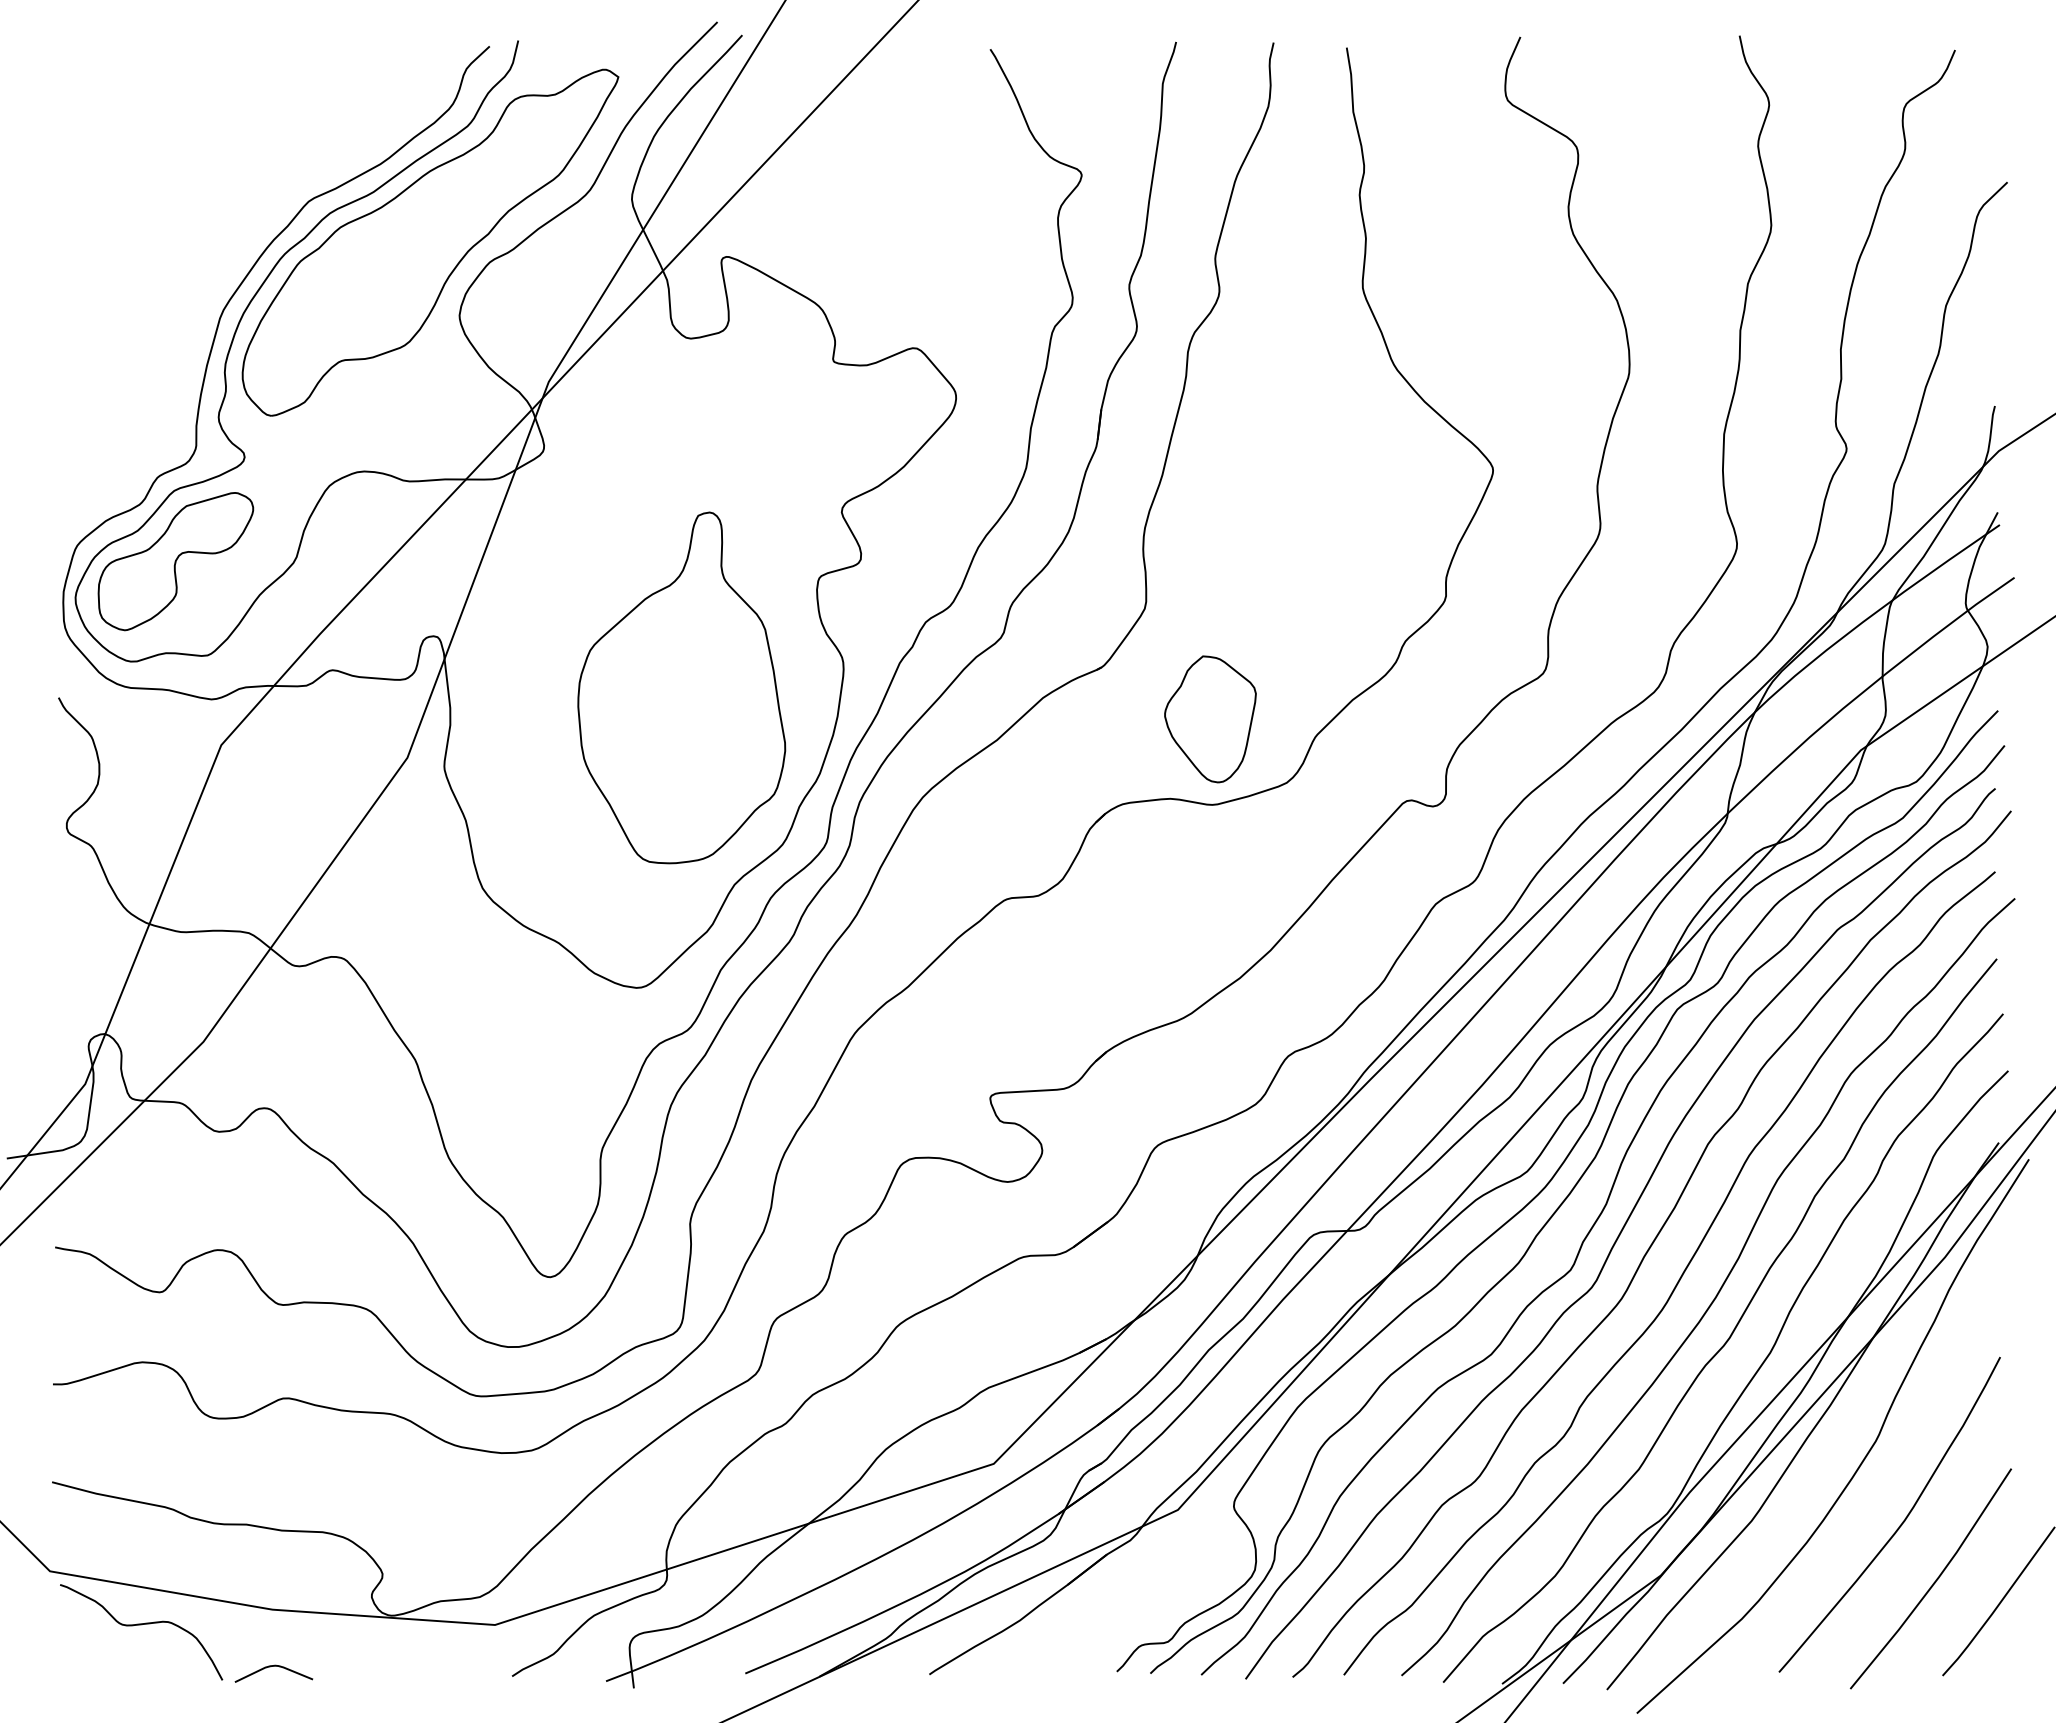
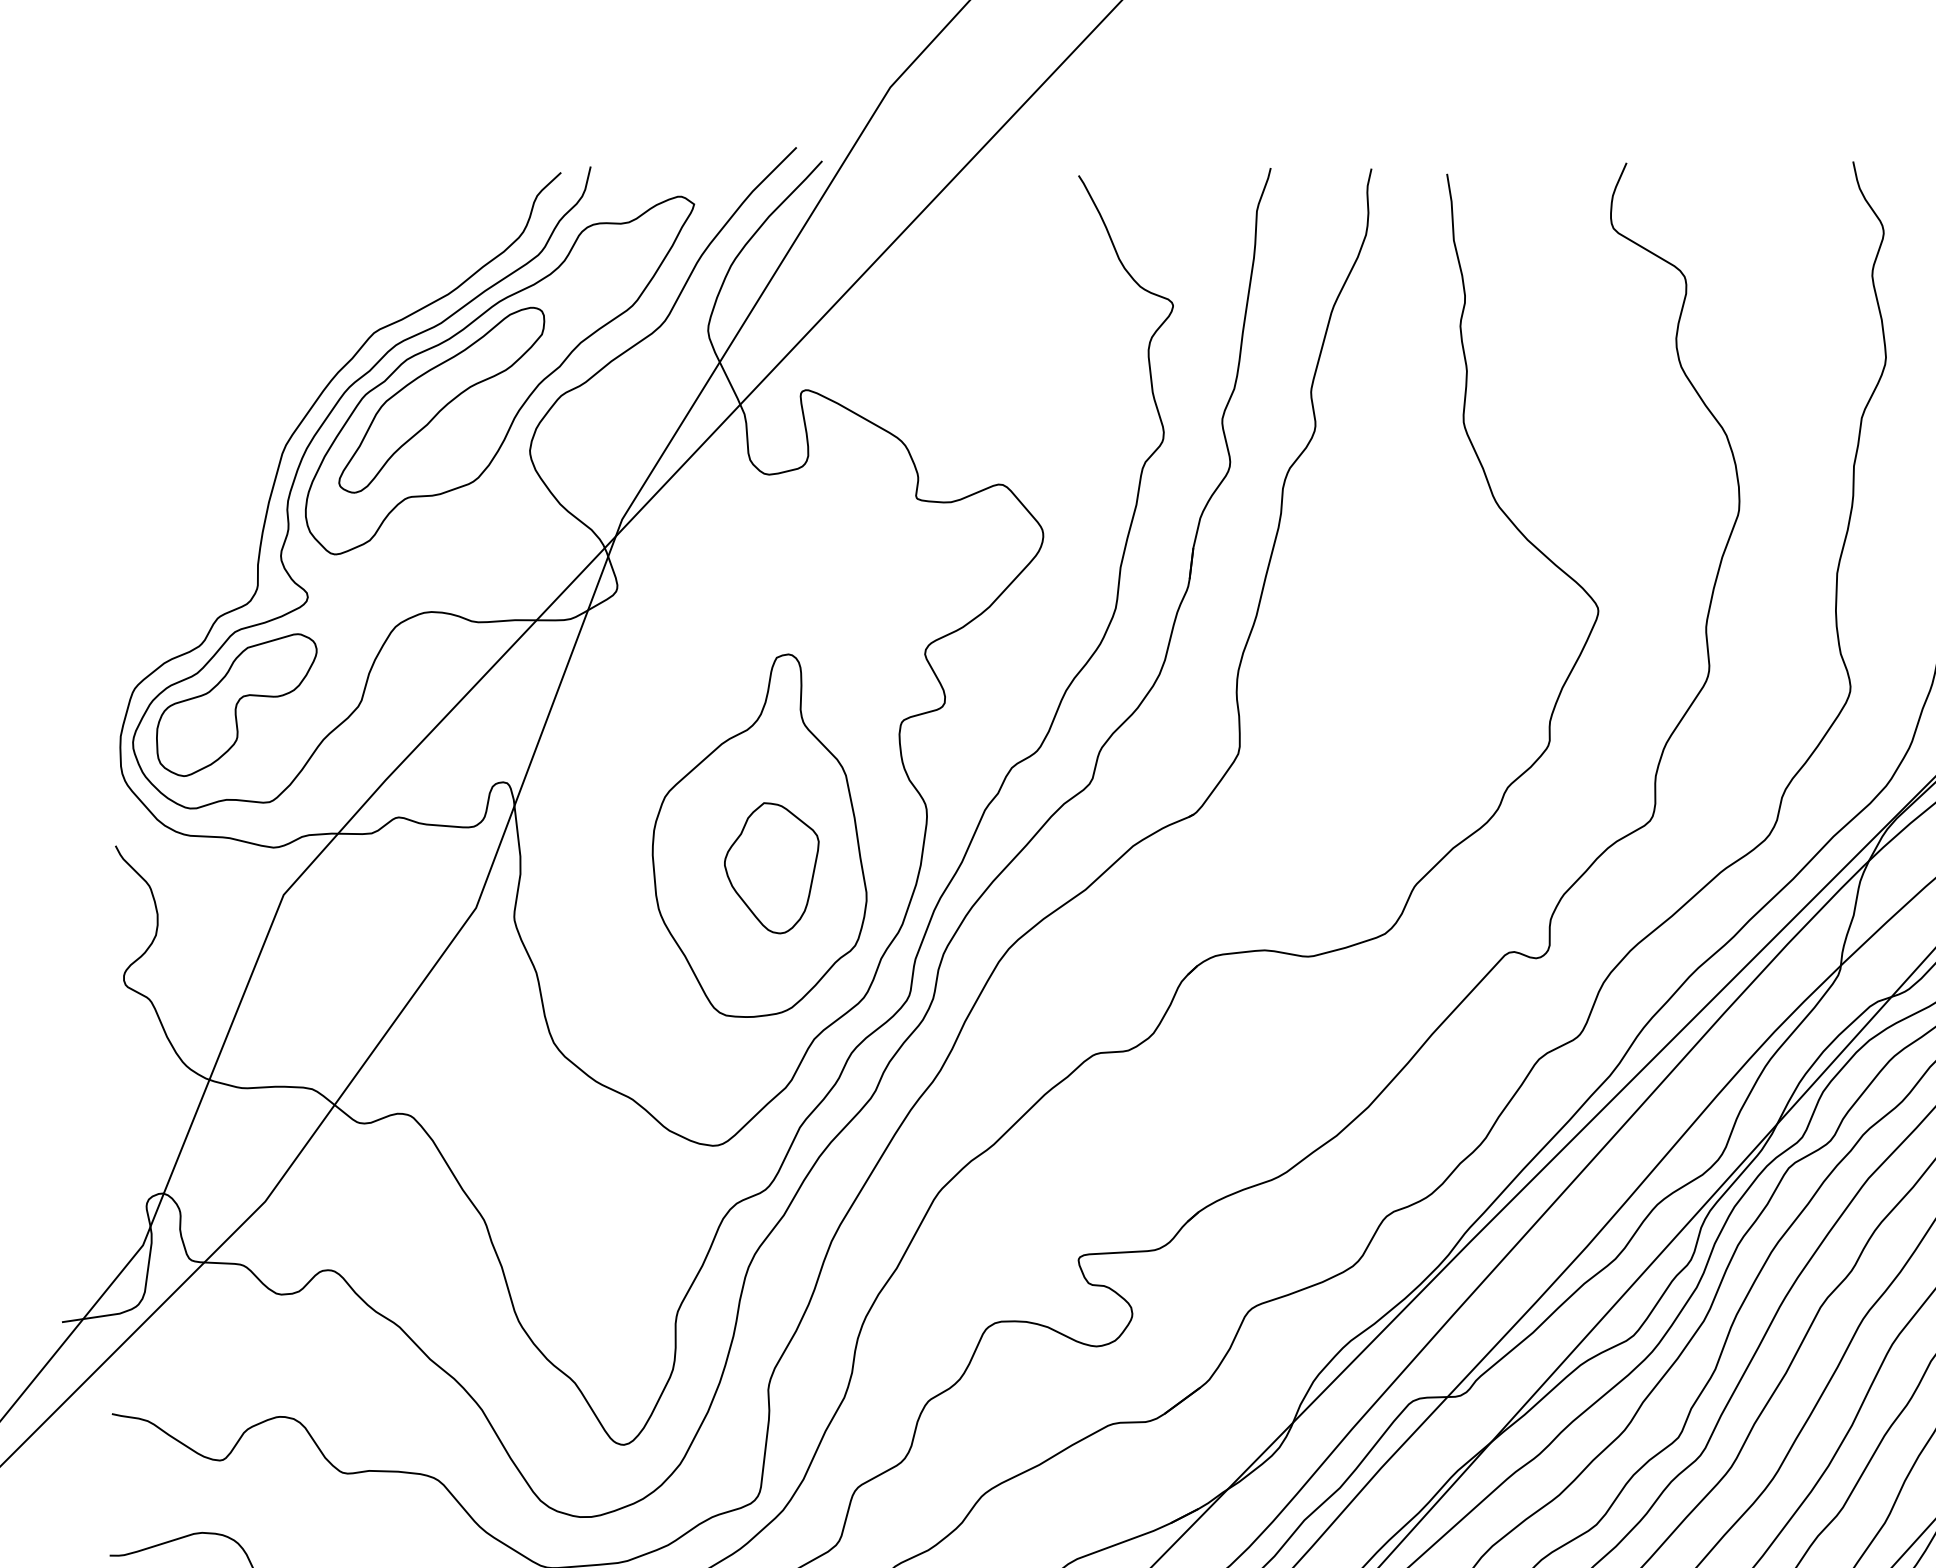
part: (374, 266) -> (442, 400), added
part: (1210, 719) -> (771, 868), moved

